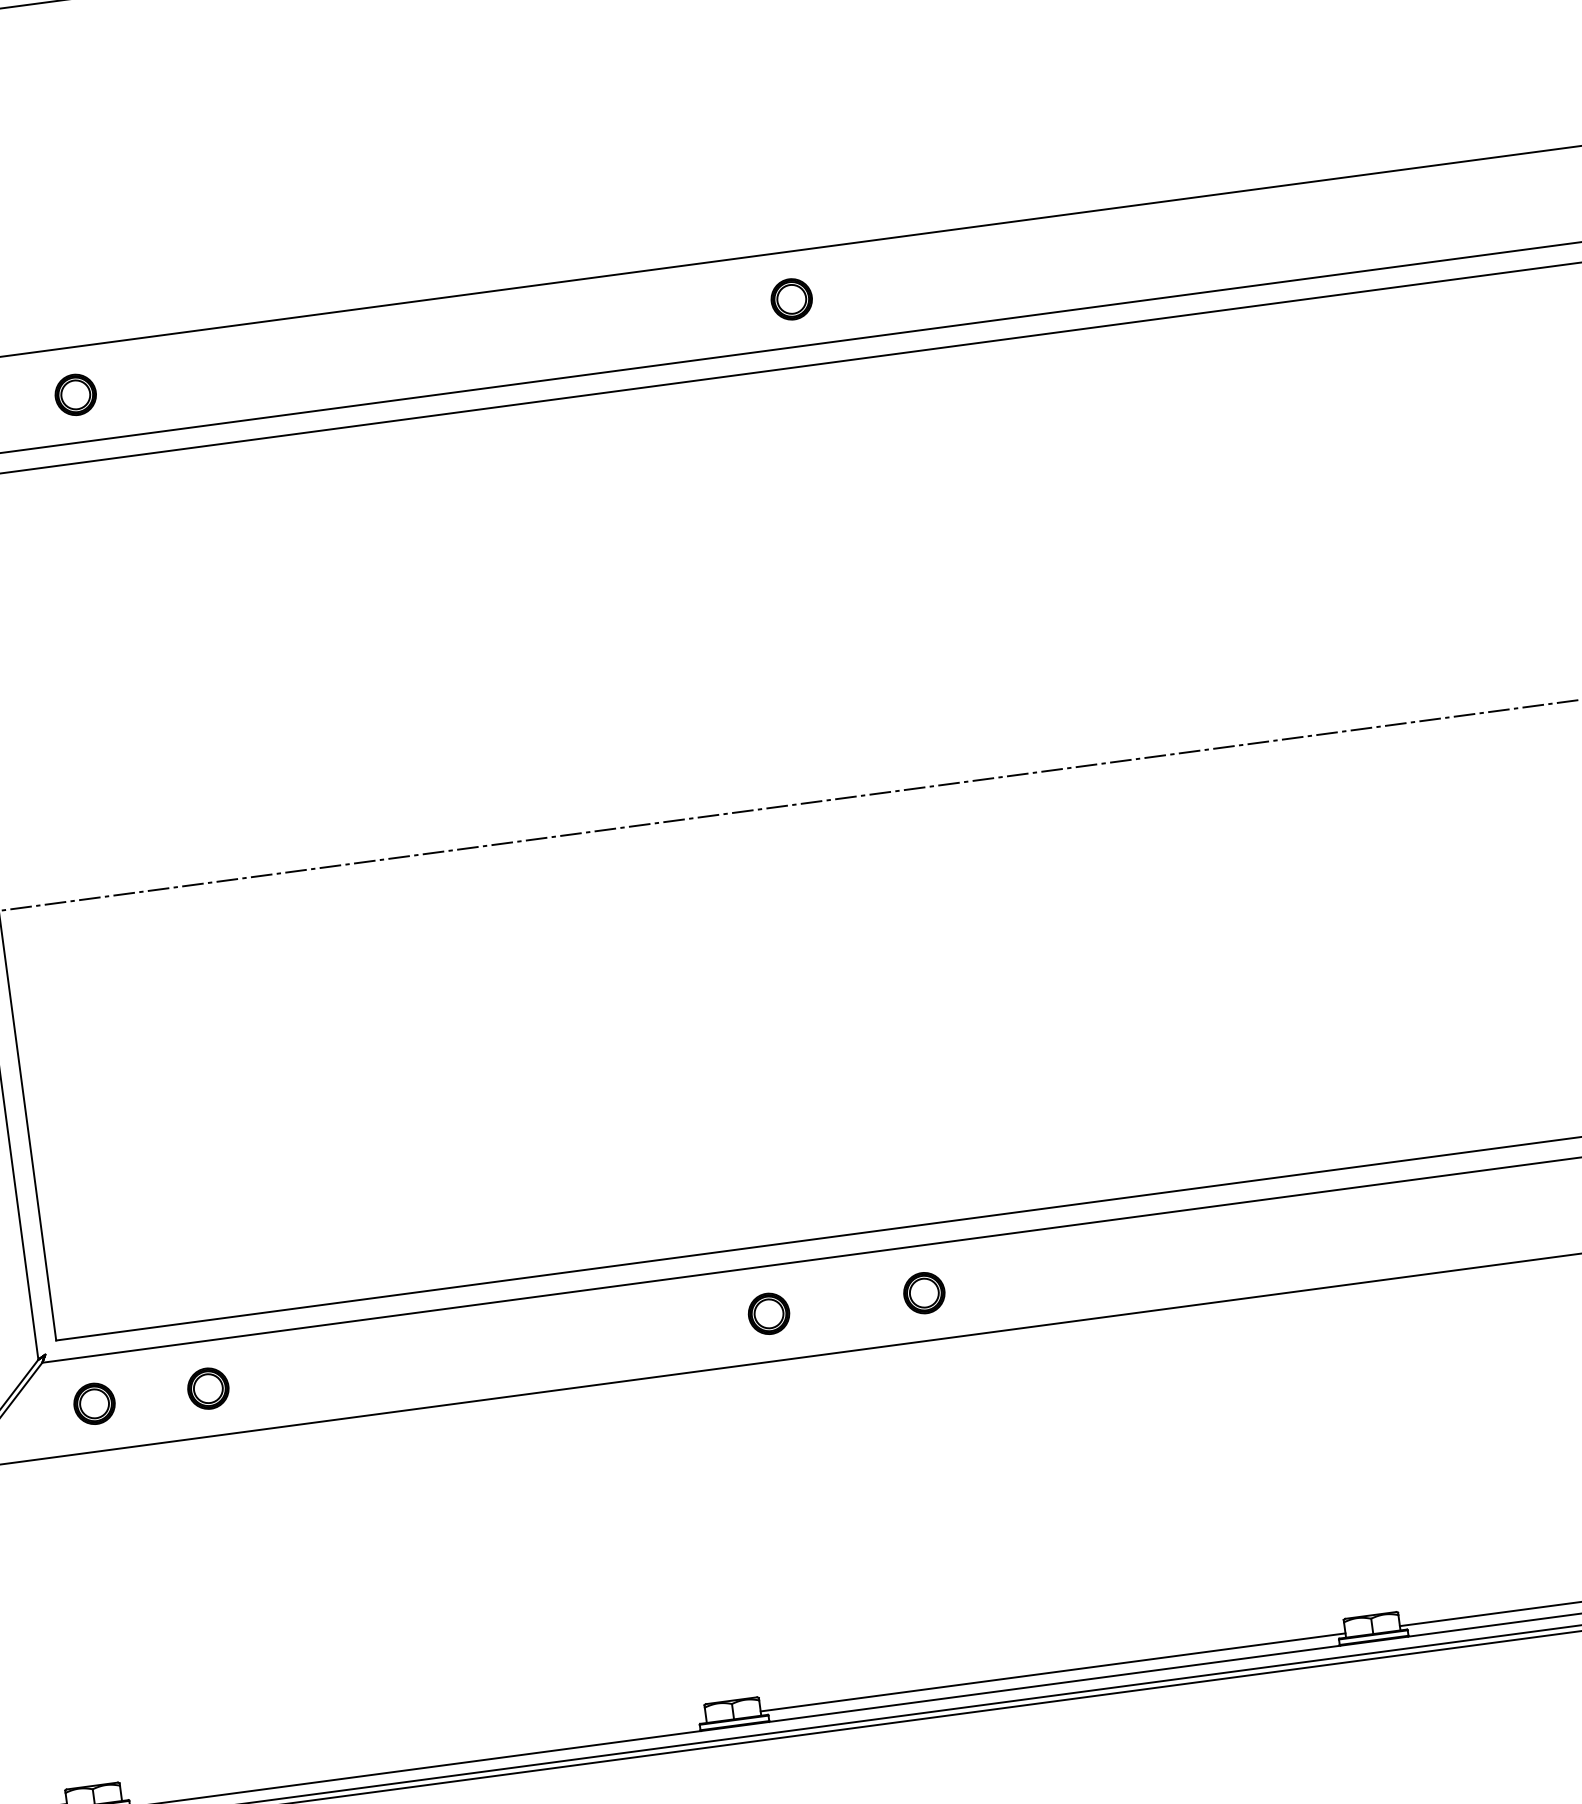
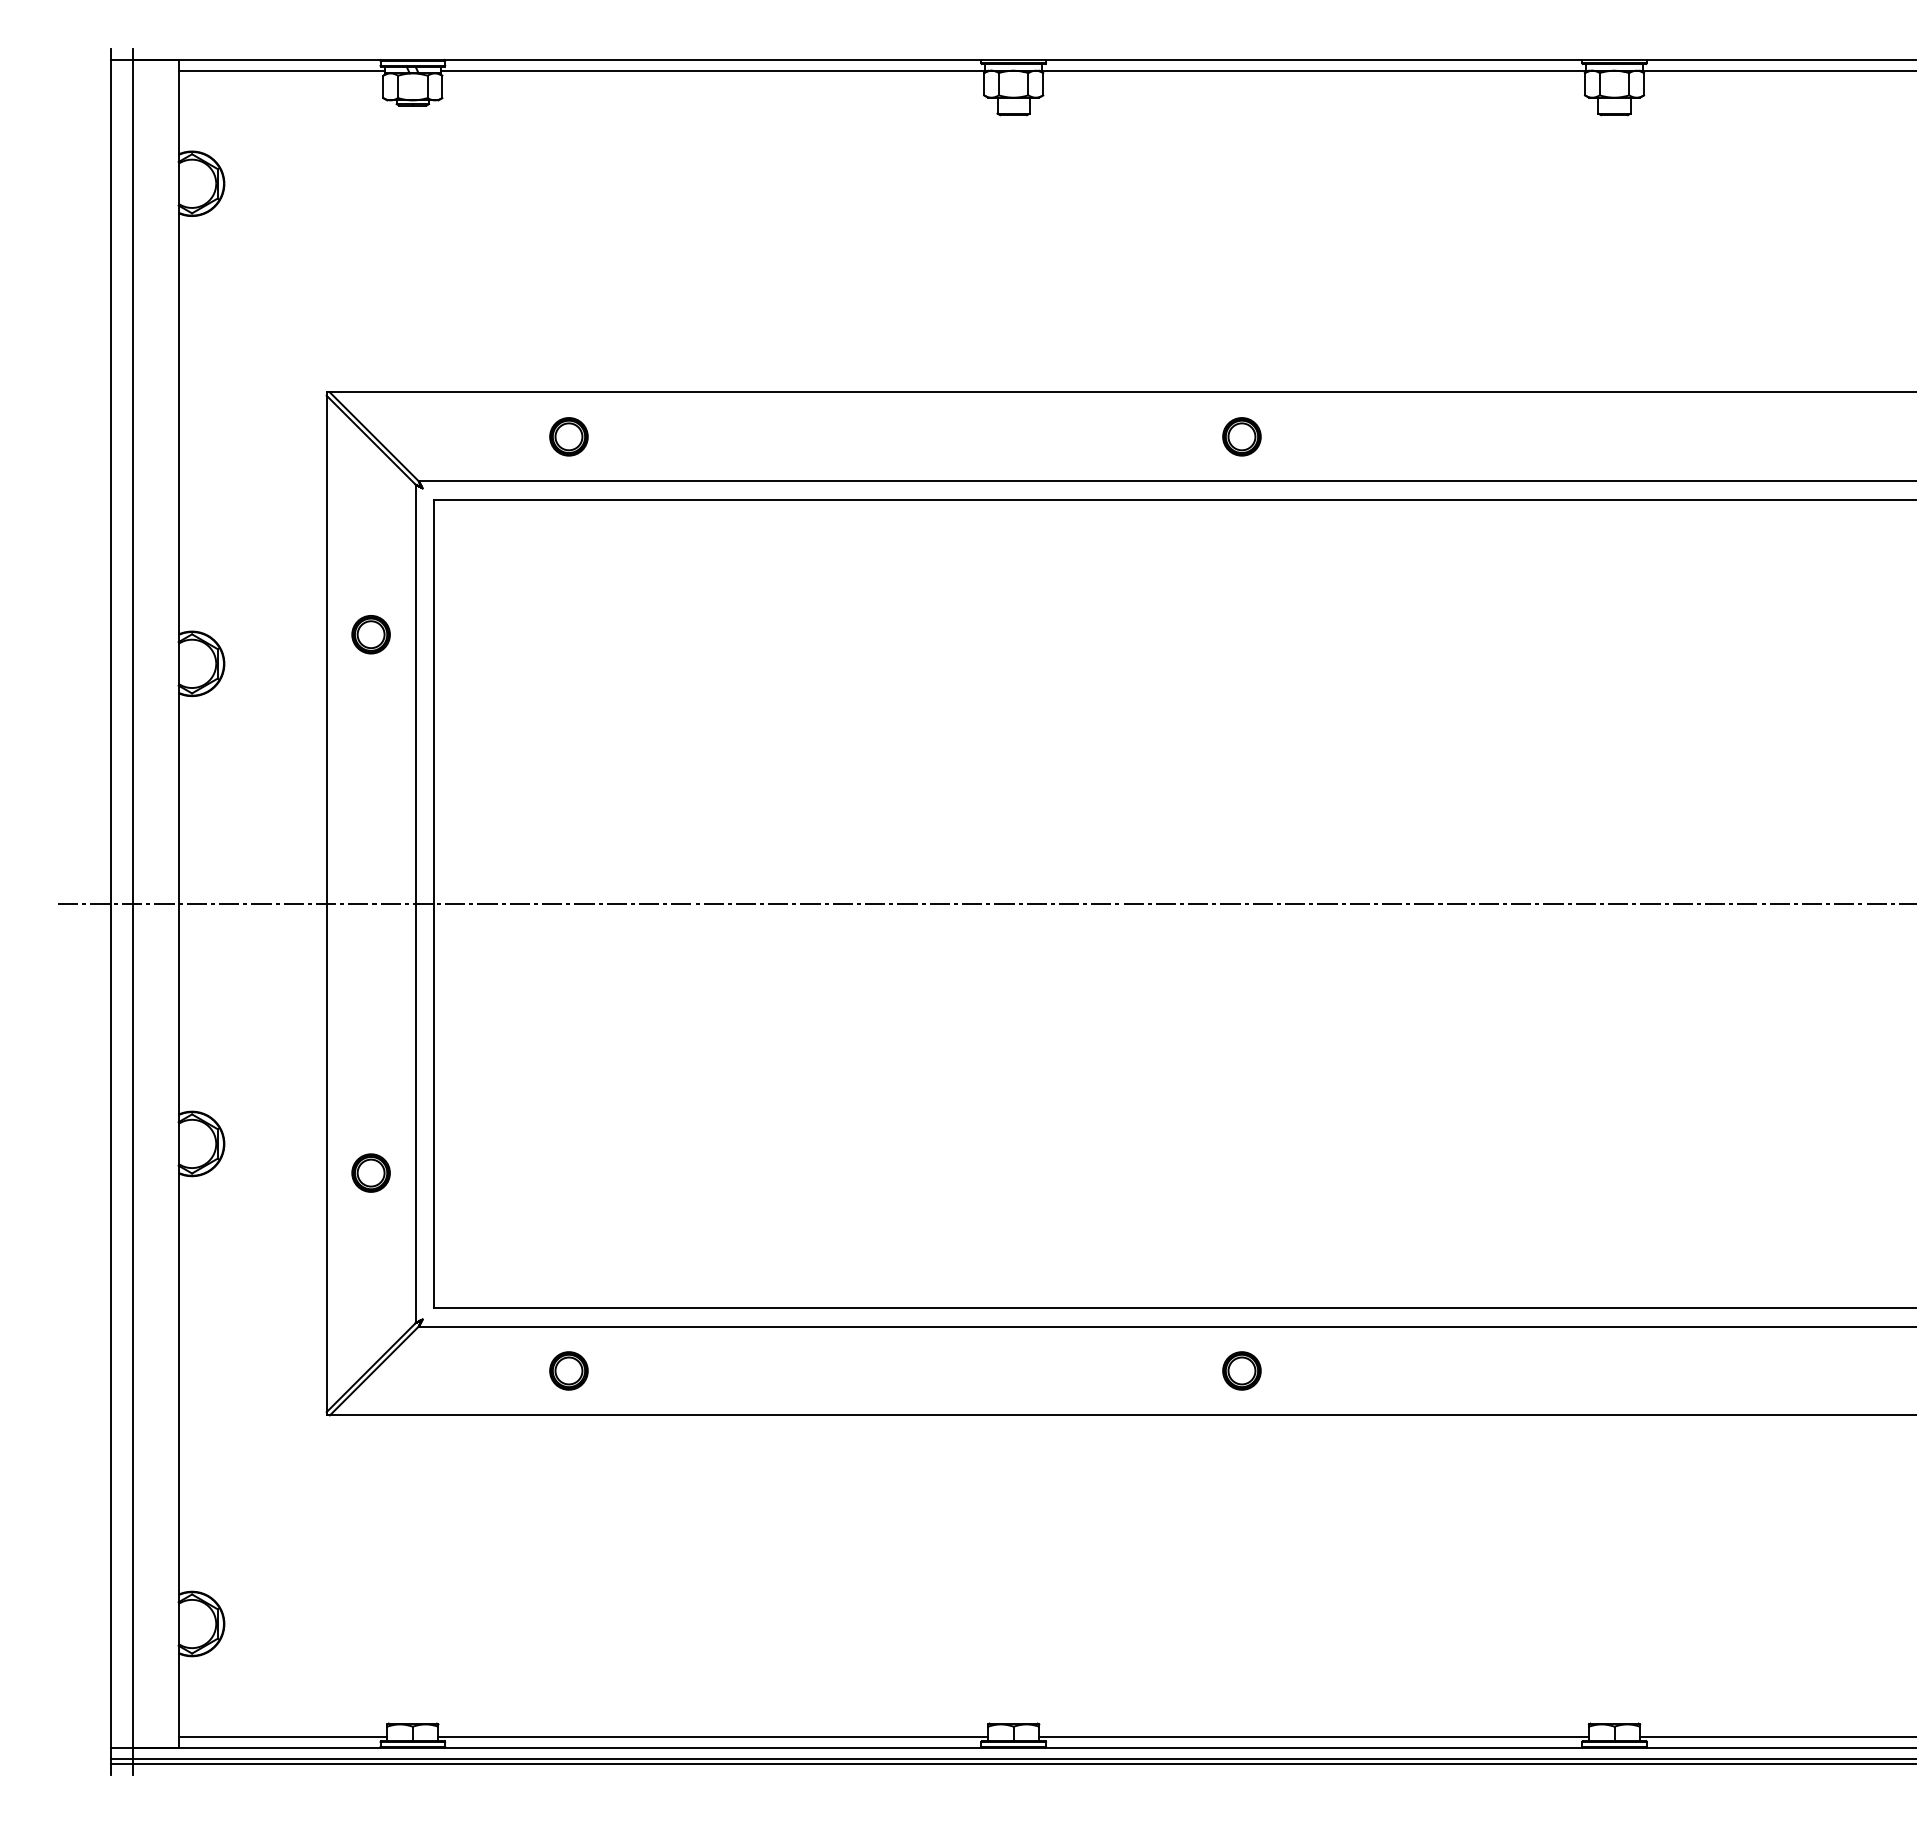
part: (768, 1313) -> (1095, 1370), removed
part: (93, 1403) -> (461, 1370), removed
line: (414, 1758) -> (713, 1737), added

